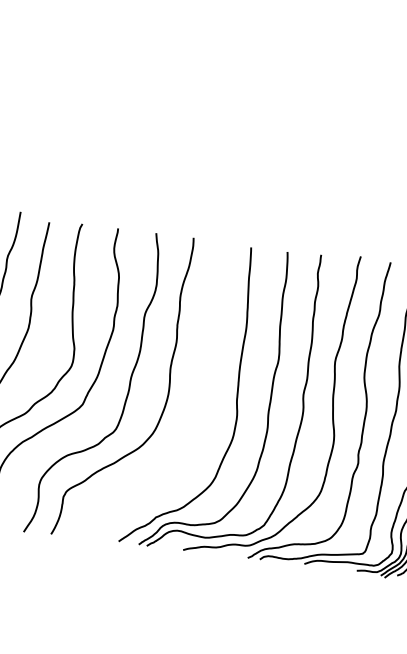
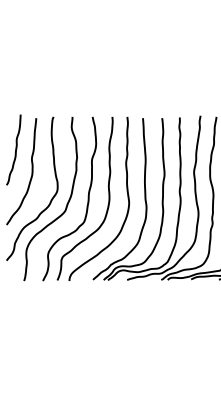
curve: (202, 382) -> (126, 191), added

